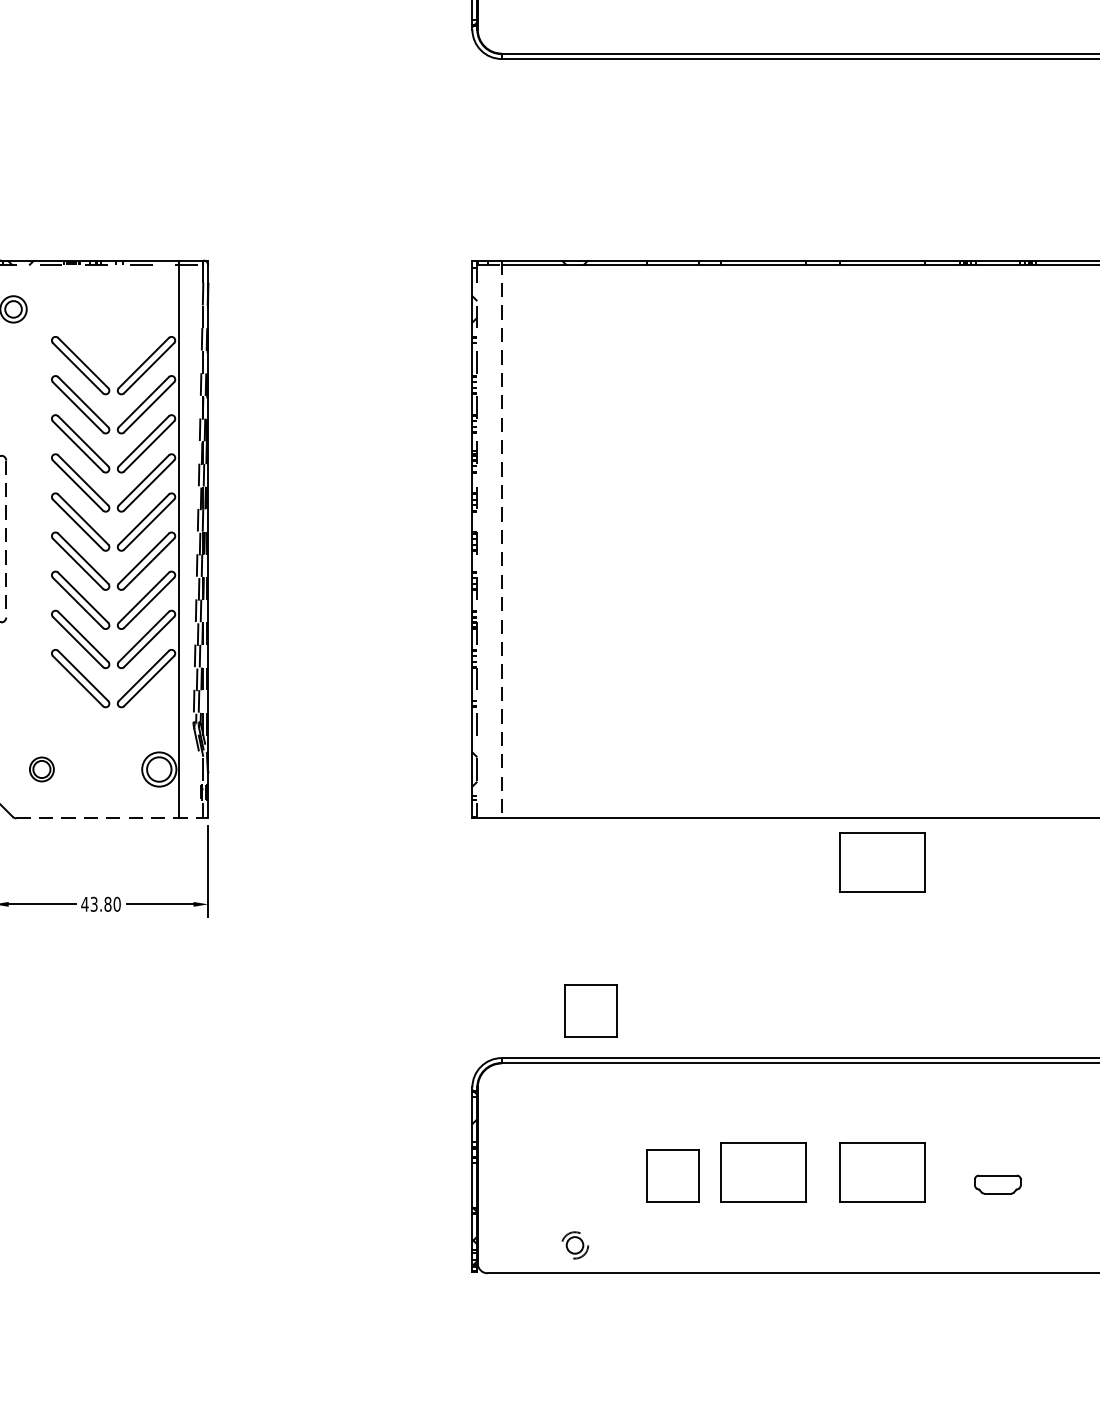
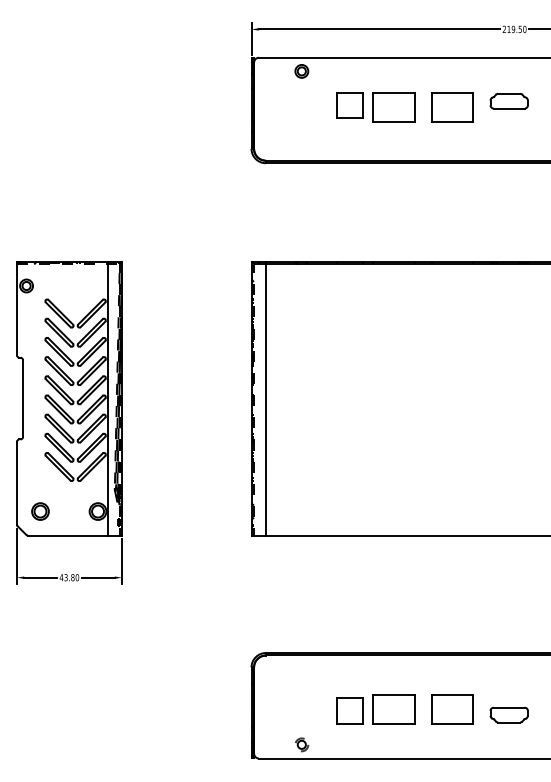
line: (500, 538) -> (265, 398), dashed -> solid
line: (5, 540) -> (22, 399), dashed -> solid
circle: (41, 769) -> (40, 511), size x1.43
line: (113, 818) -> (75, 535), dashed -> solid
part: (882, 863) -> (452, 557), removed
part: (590, 1010) -> (309, 629), removed
part: (996, 1183) -> (508, 714), size x1.67

